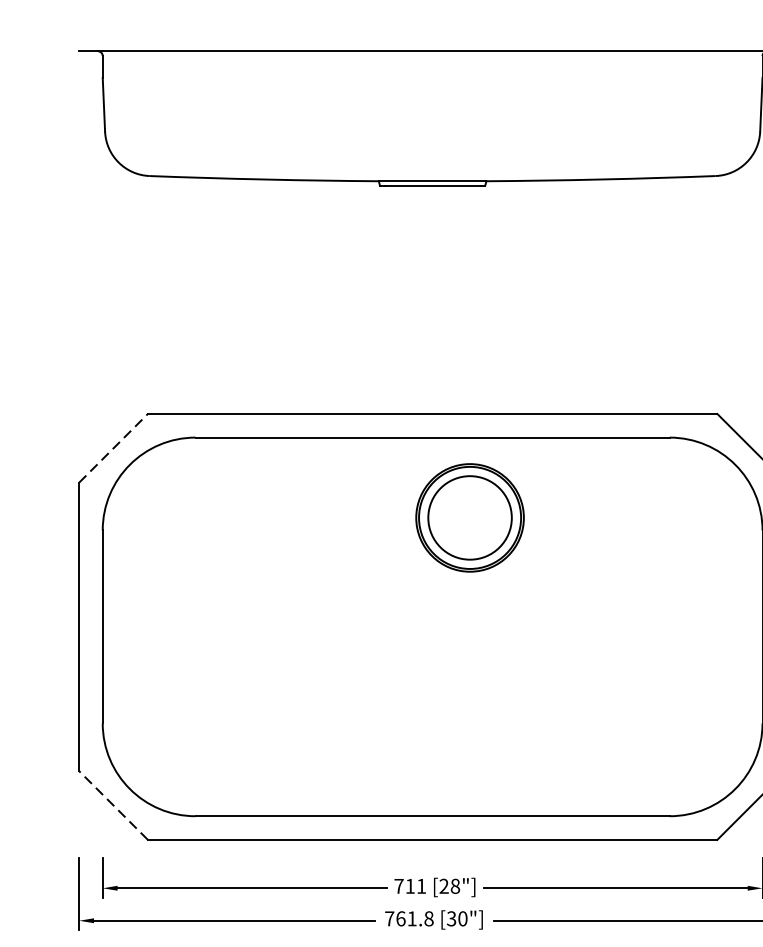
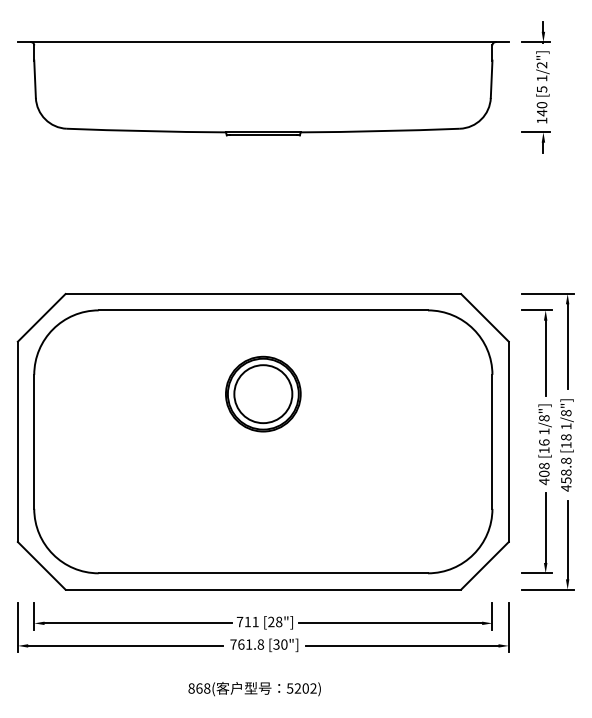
line: (113, 447) -> (41, 317), dashed -> solid
part: (470, 516) -> (263, 393), moved
line: (113, 804) -> (41, 565), dashed -> solid

